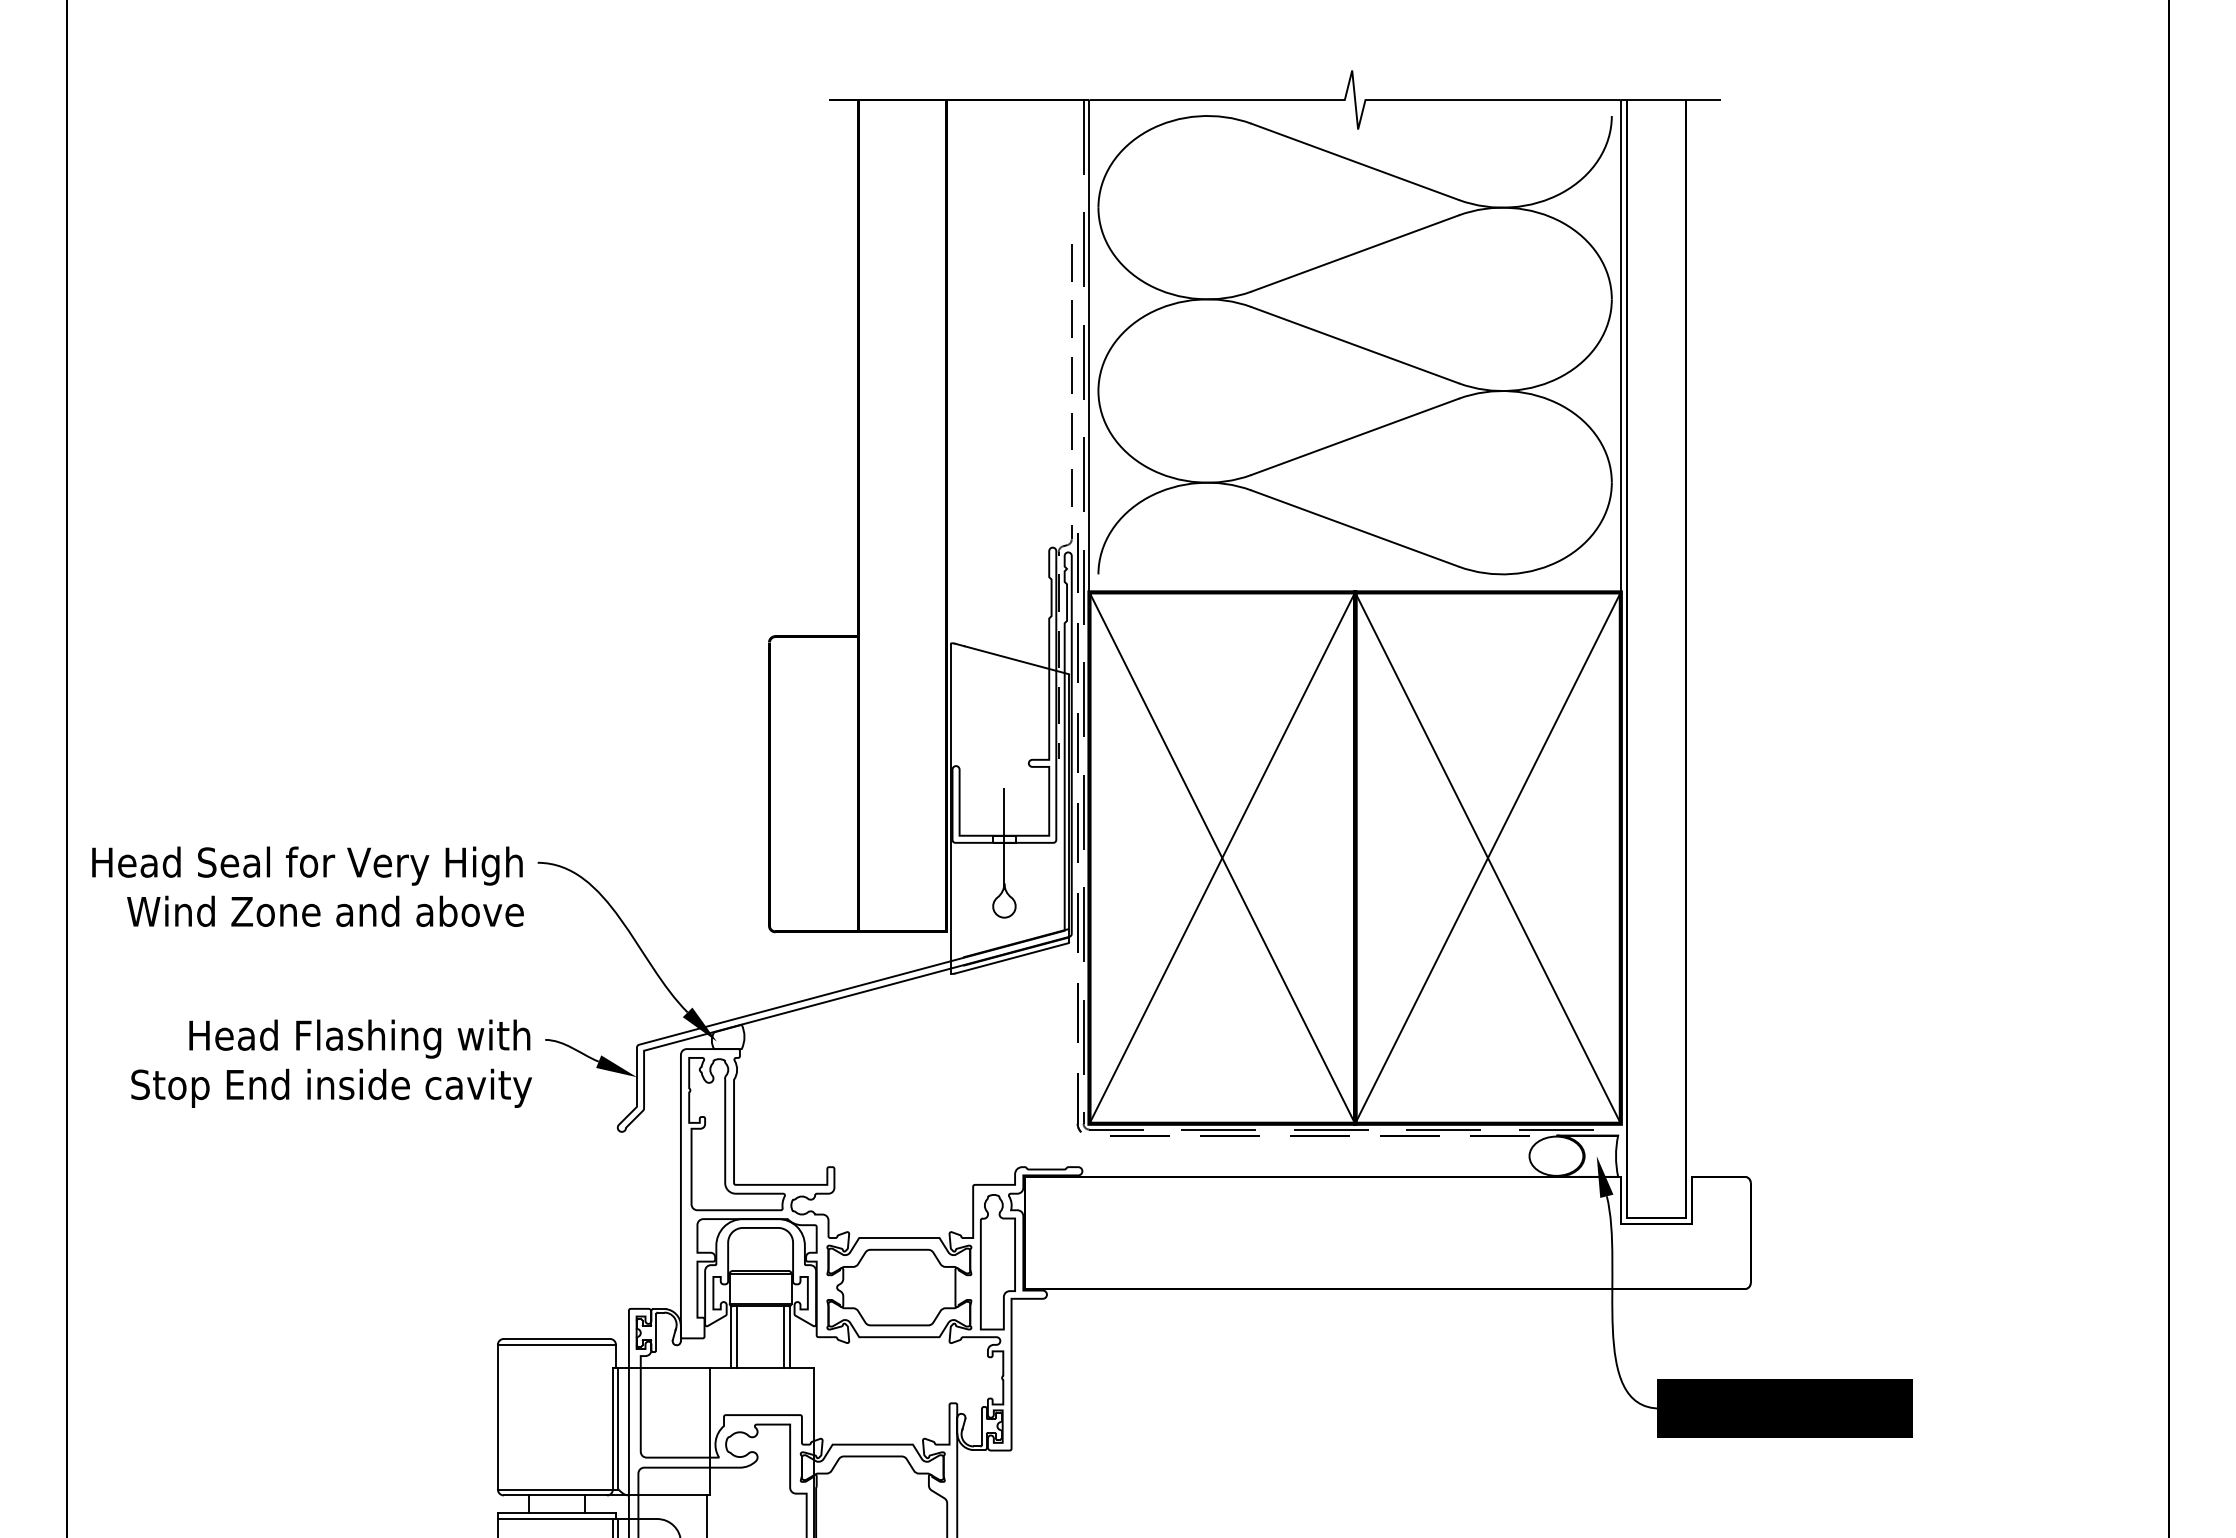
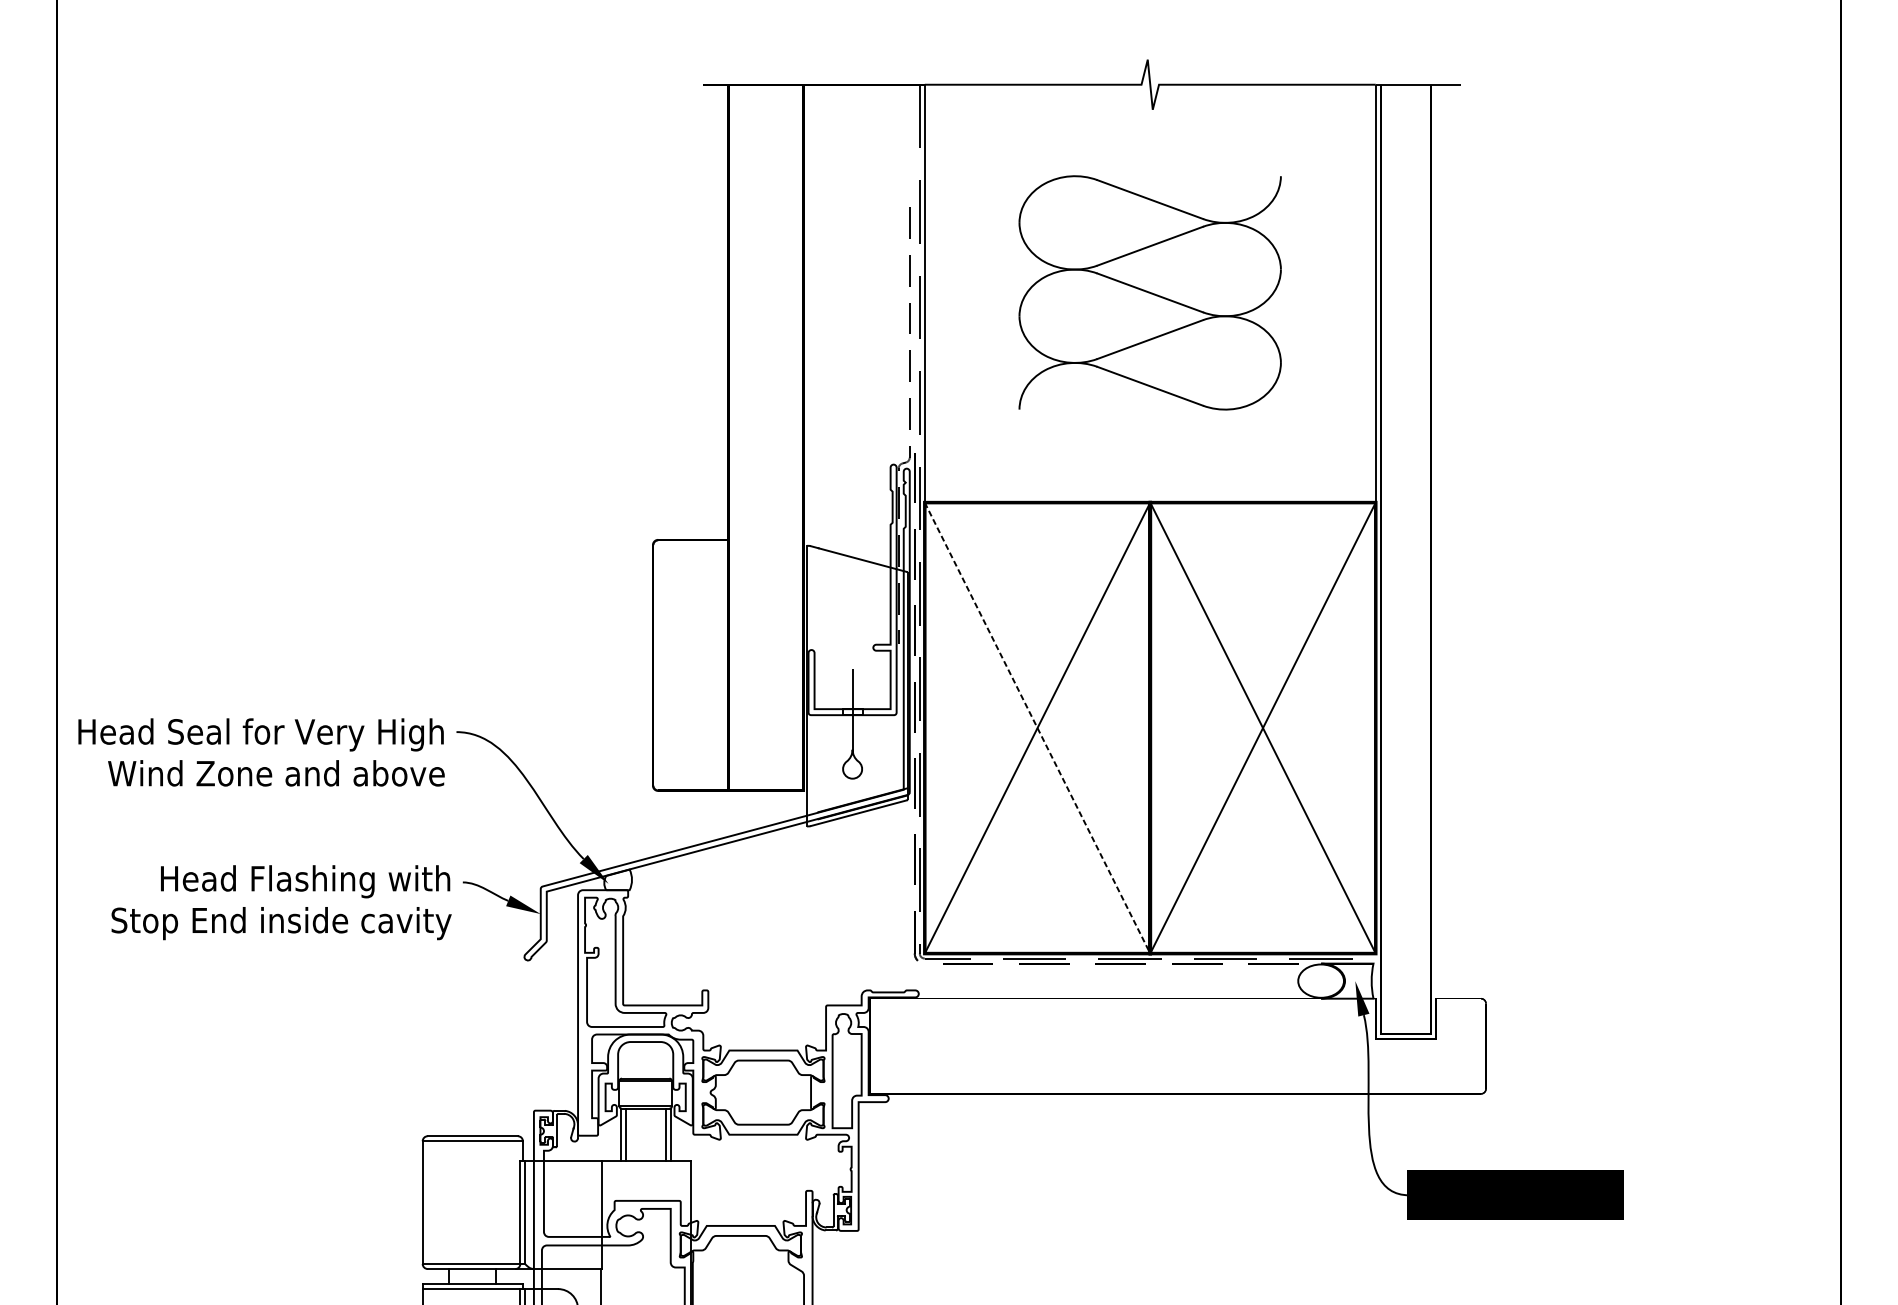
part: (1354, 345) -> (1149, 293), size x0.6
line: (1222, 858) -> (1037, 728), solid -> dashed

